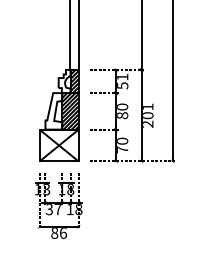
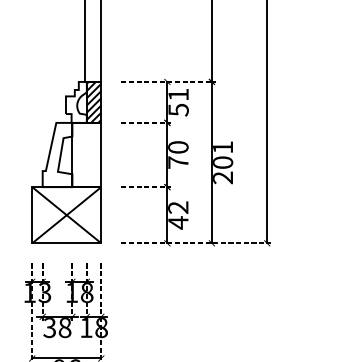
hatch: (70, 111) -> (86, 155), removed
text: (122, 115) -> (178, 162), 80 -> 70
text: (122, 145) -> (178, 215), 70 -> 42
text: (57, 209) -> (63, 327), 37 -> 38

